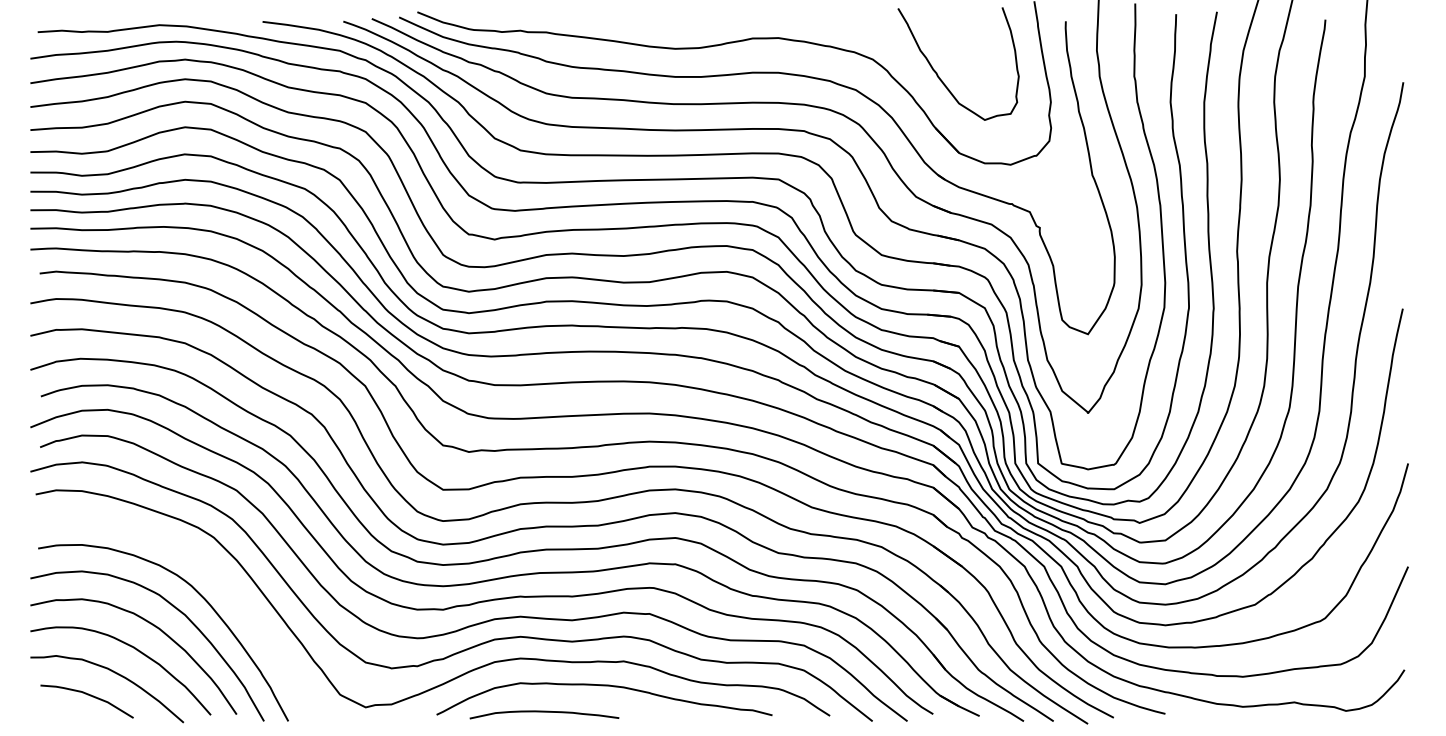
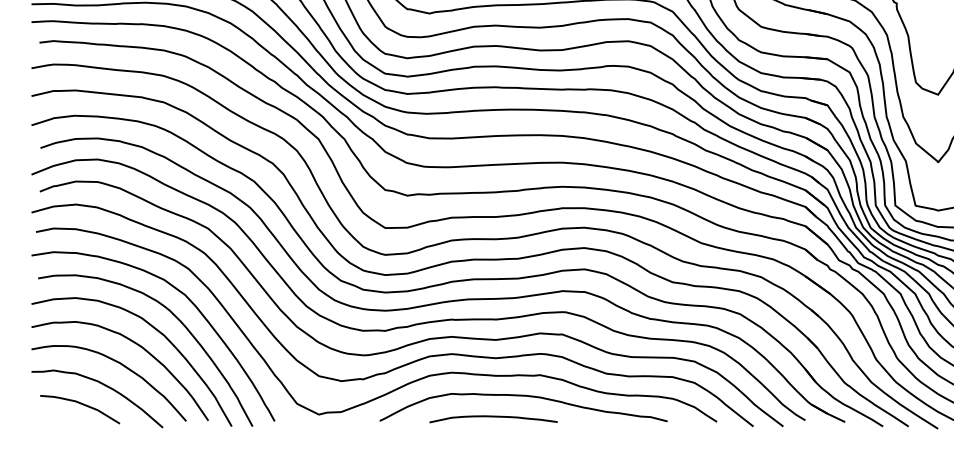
curve: (214, 574) -> (189, 300), added
curve: (544, 712) -> (493, 417), moved

